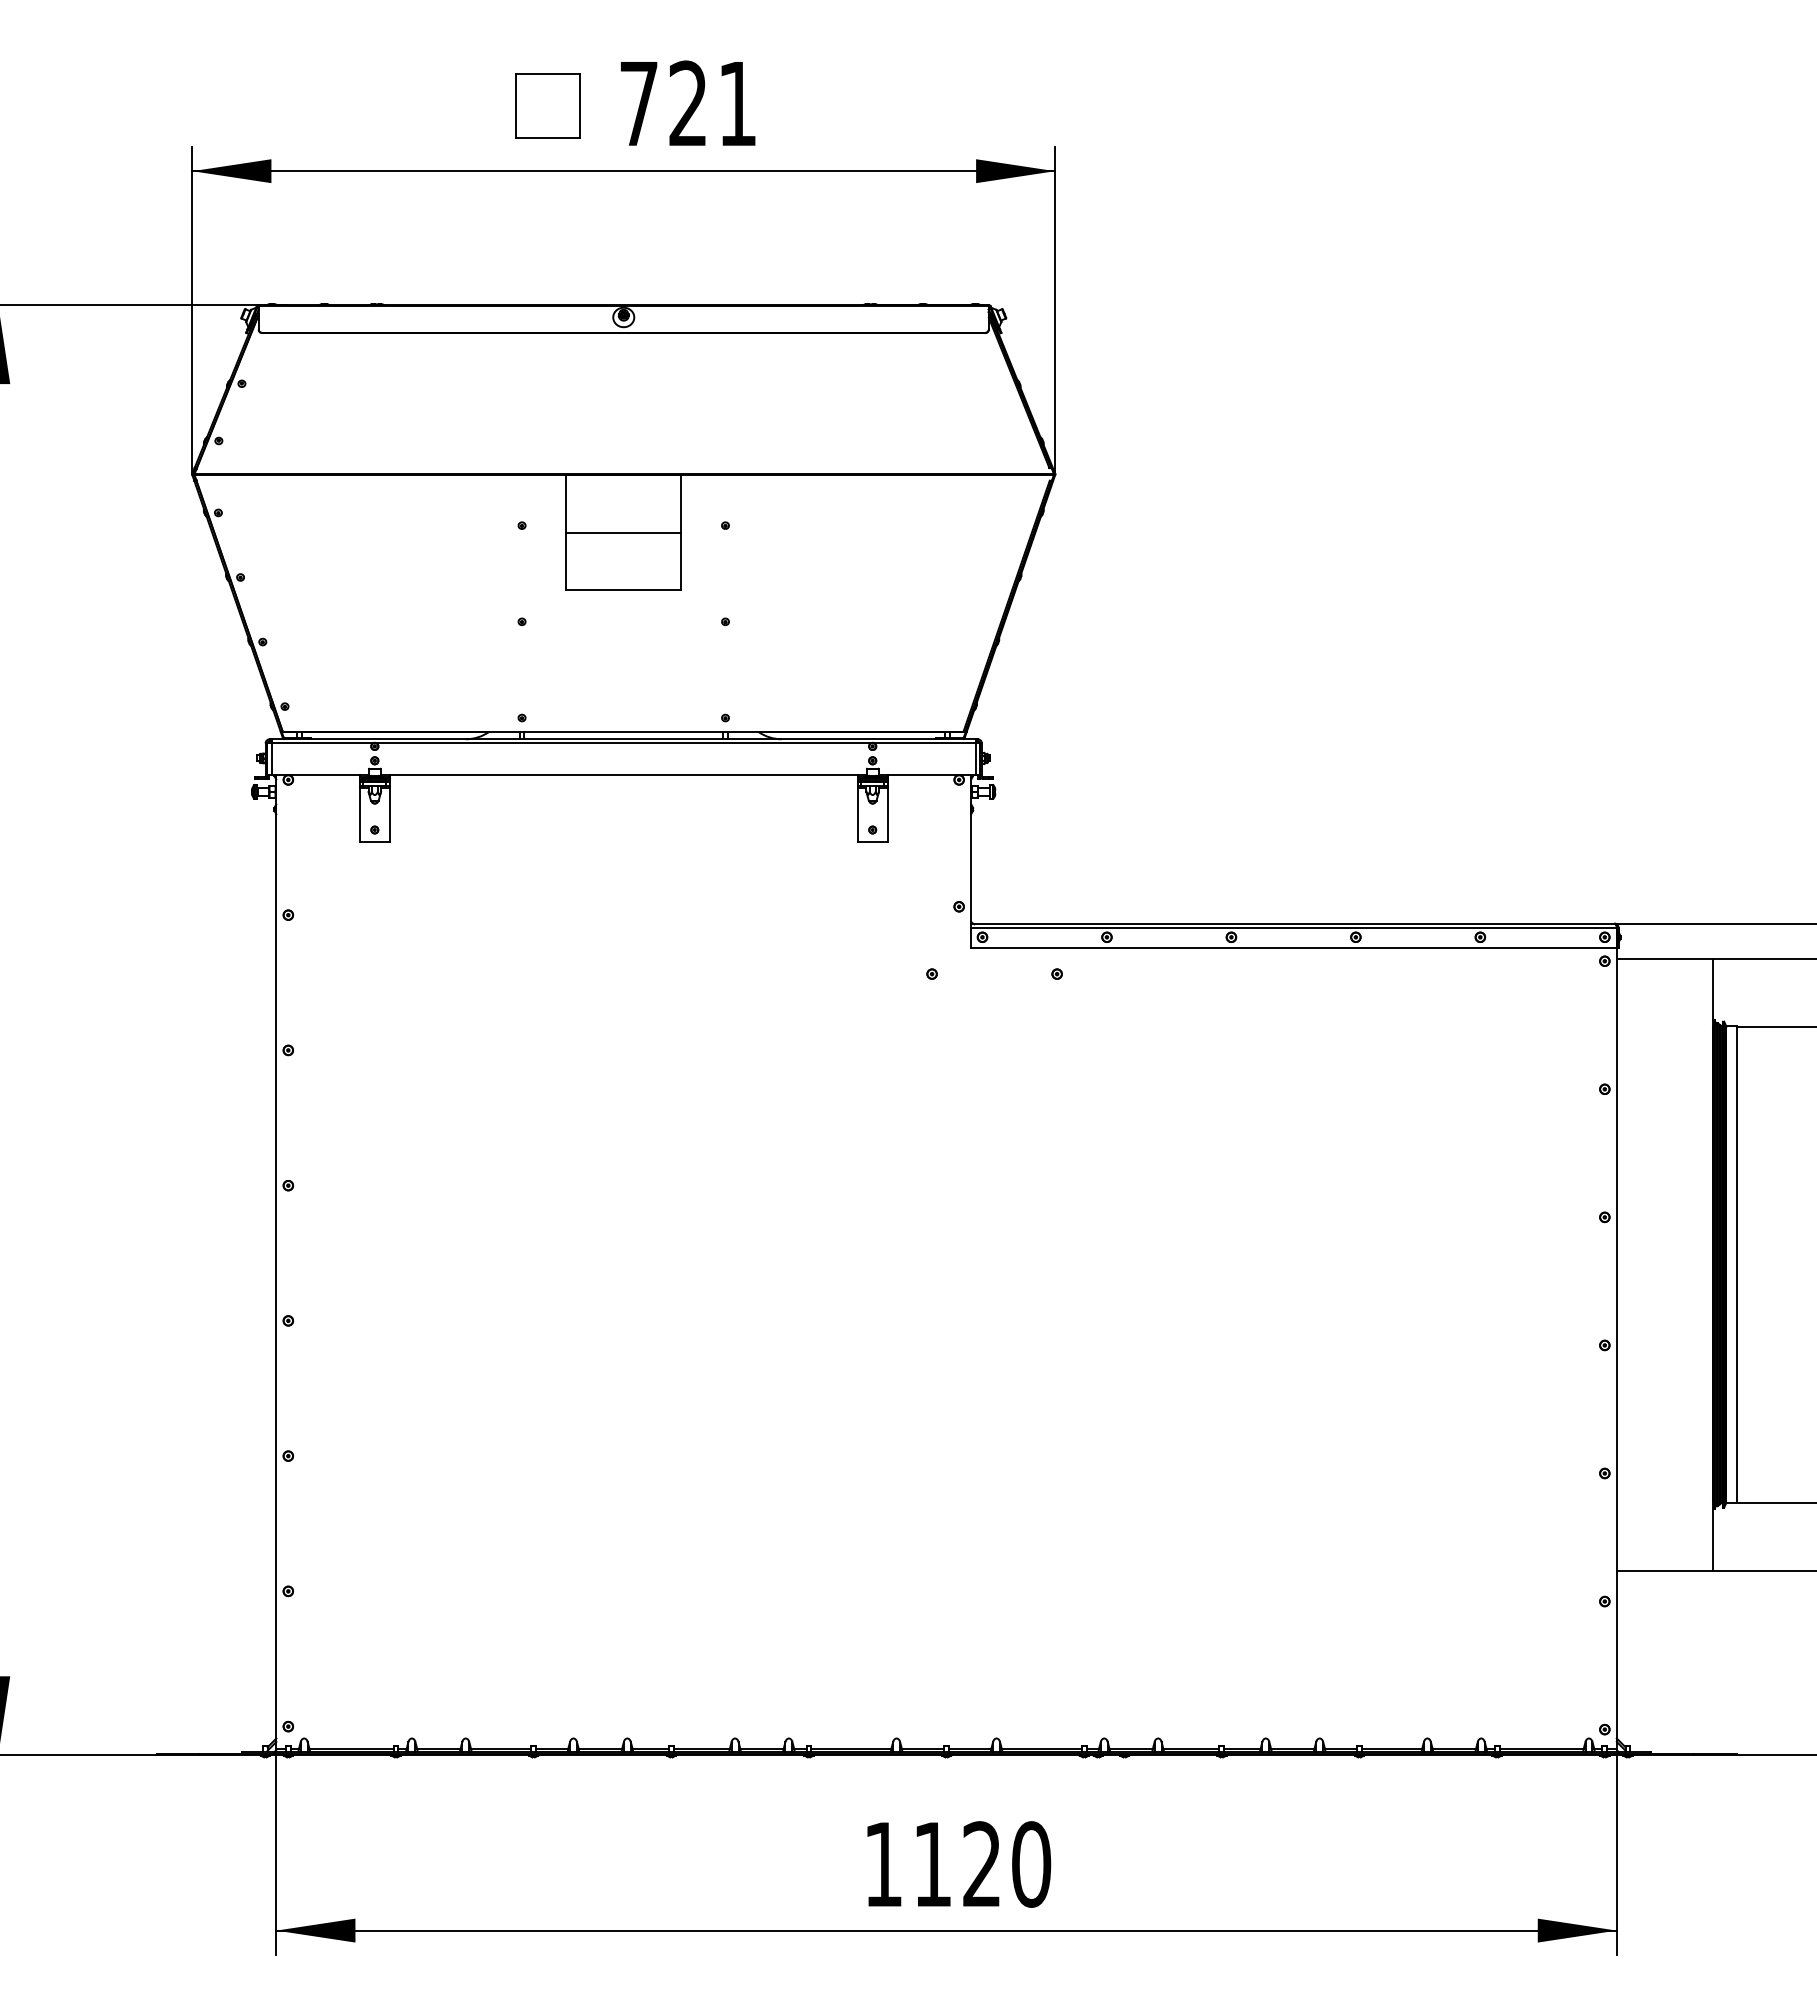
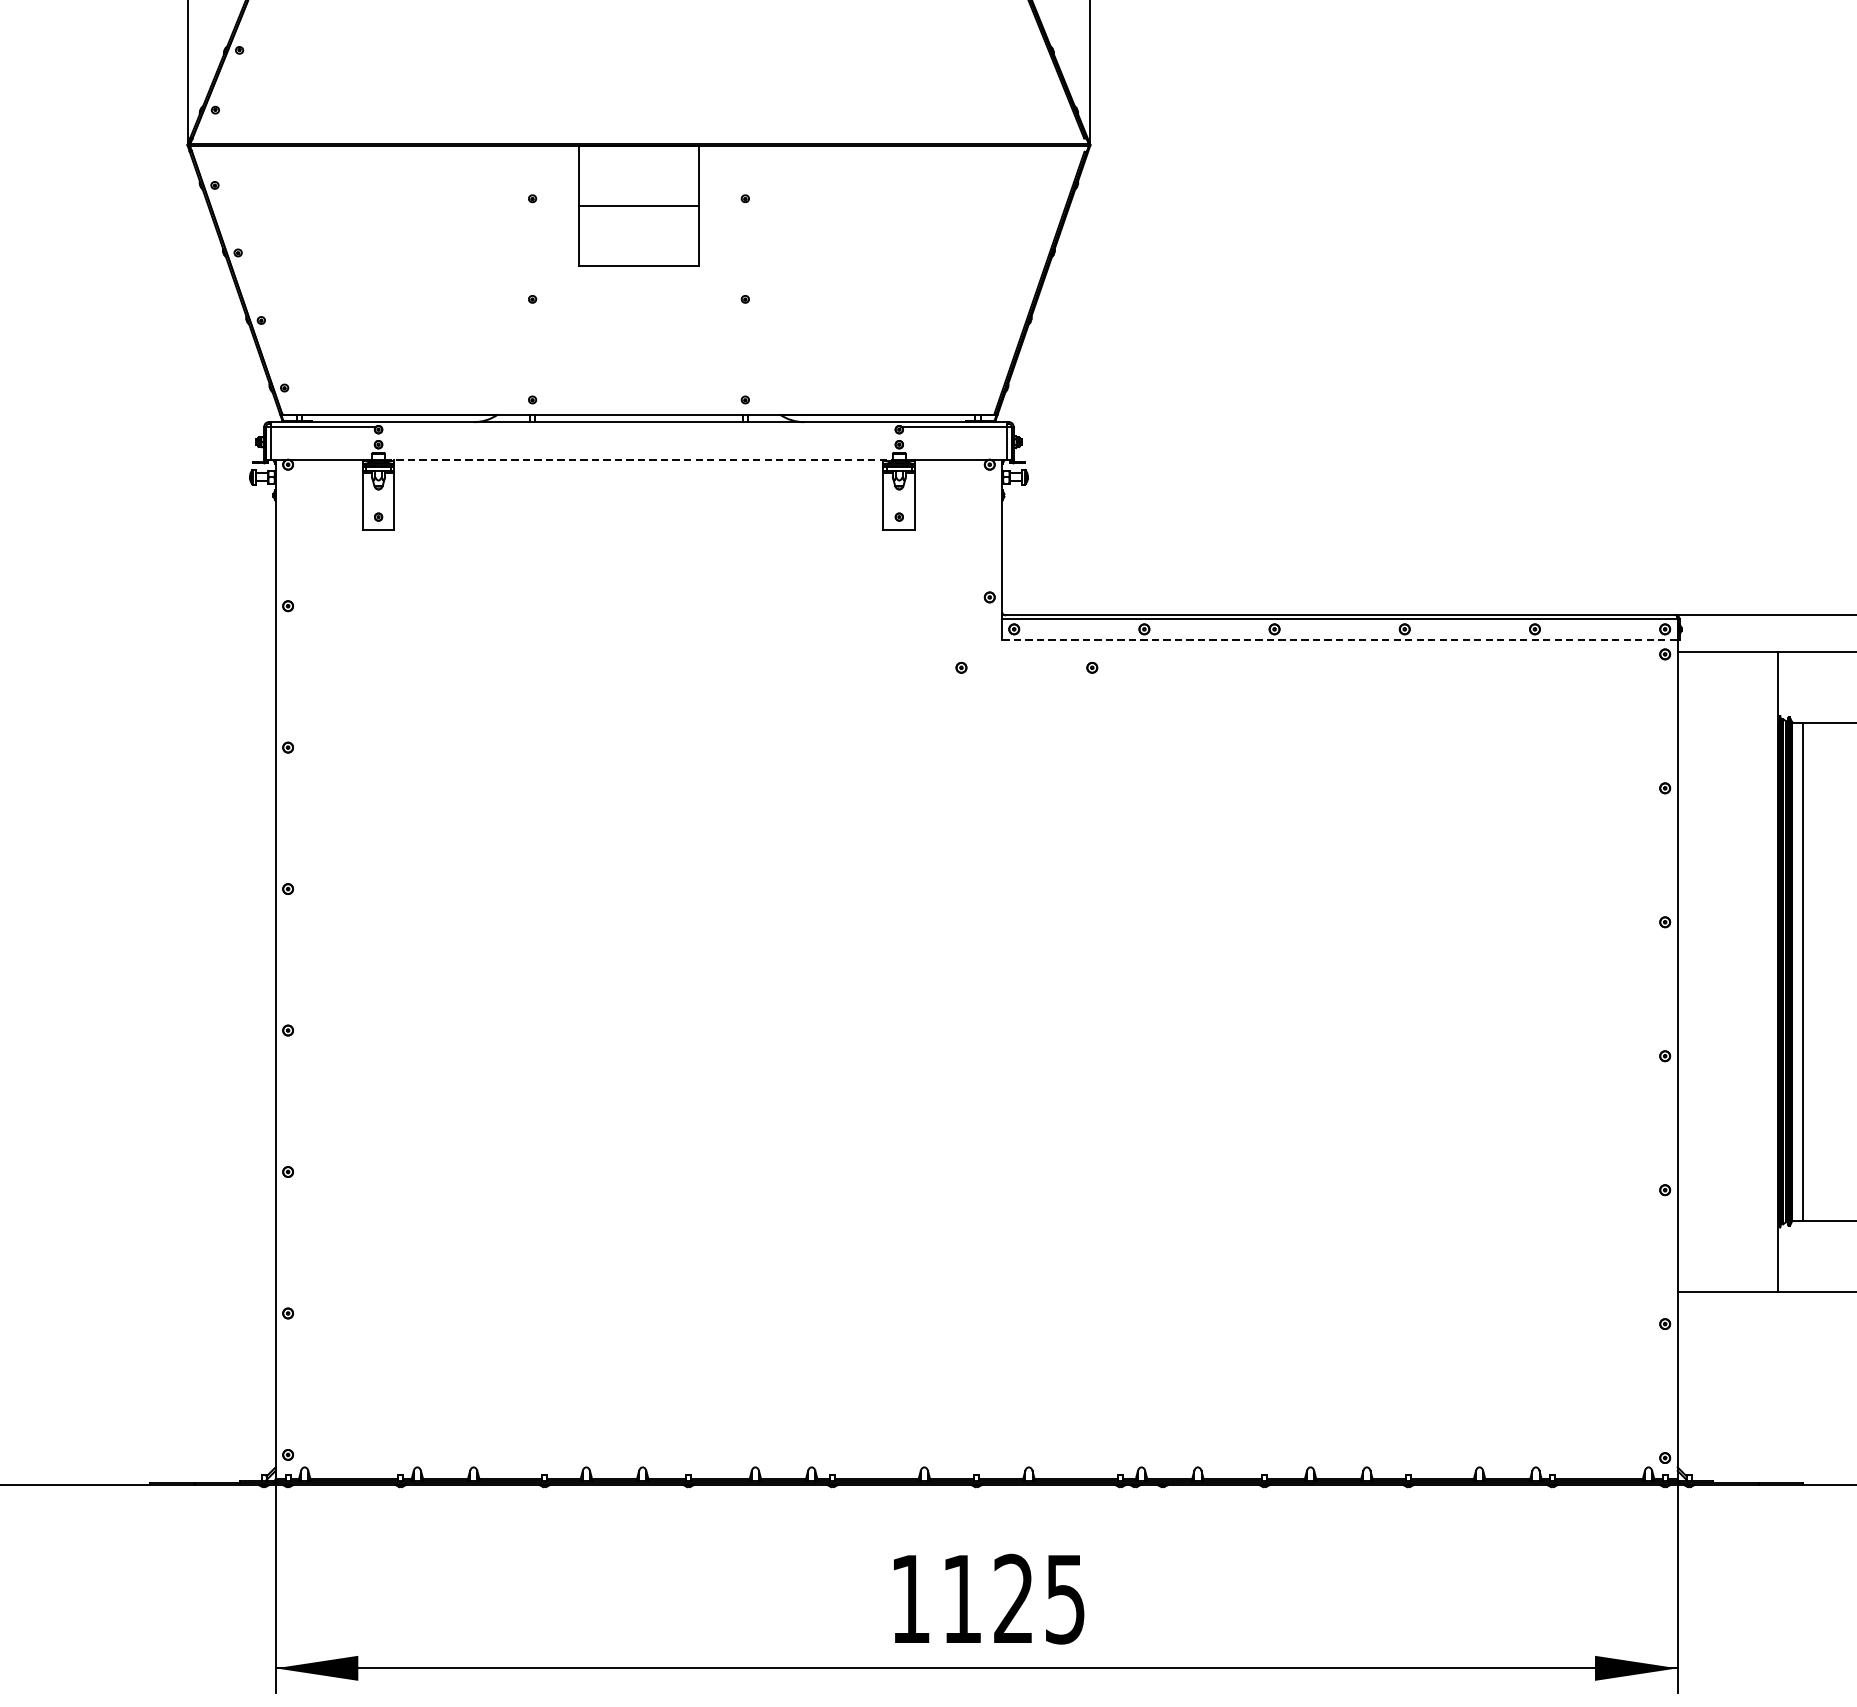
line: (623, 743) -> (638, 426), removed
line: (623, 775) -> (638, 460), solid -> dashed
line: (1293, 947) -> (1339, 639), solid -> dashed
text: (1031, 1864) -> (1065, 1599), 1120 -> 1125

